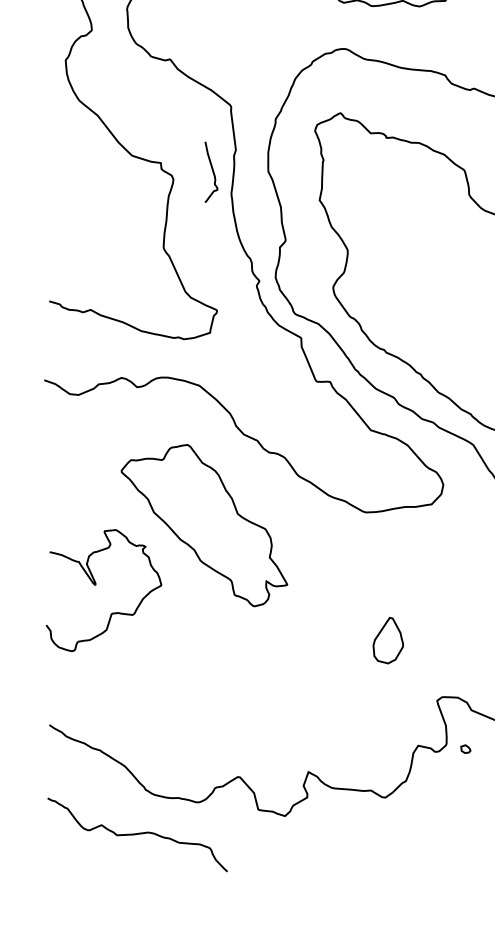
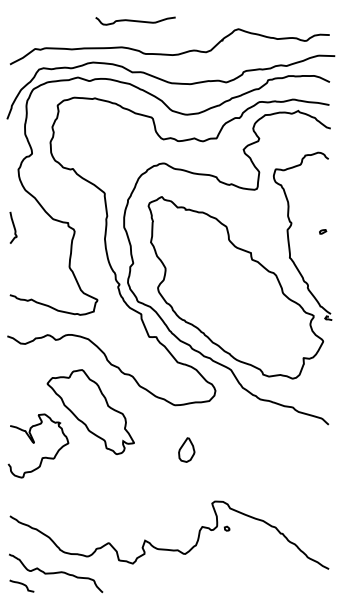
curve: (211, 171) -> (13, 227), moved
part: (387, 639) -> (186, 449), moved
curve: (71, 856) -> (21, 584), added

